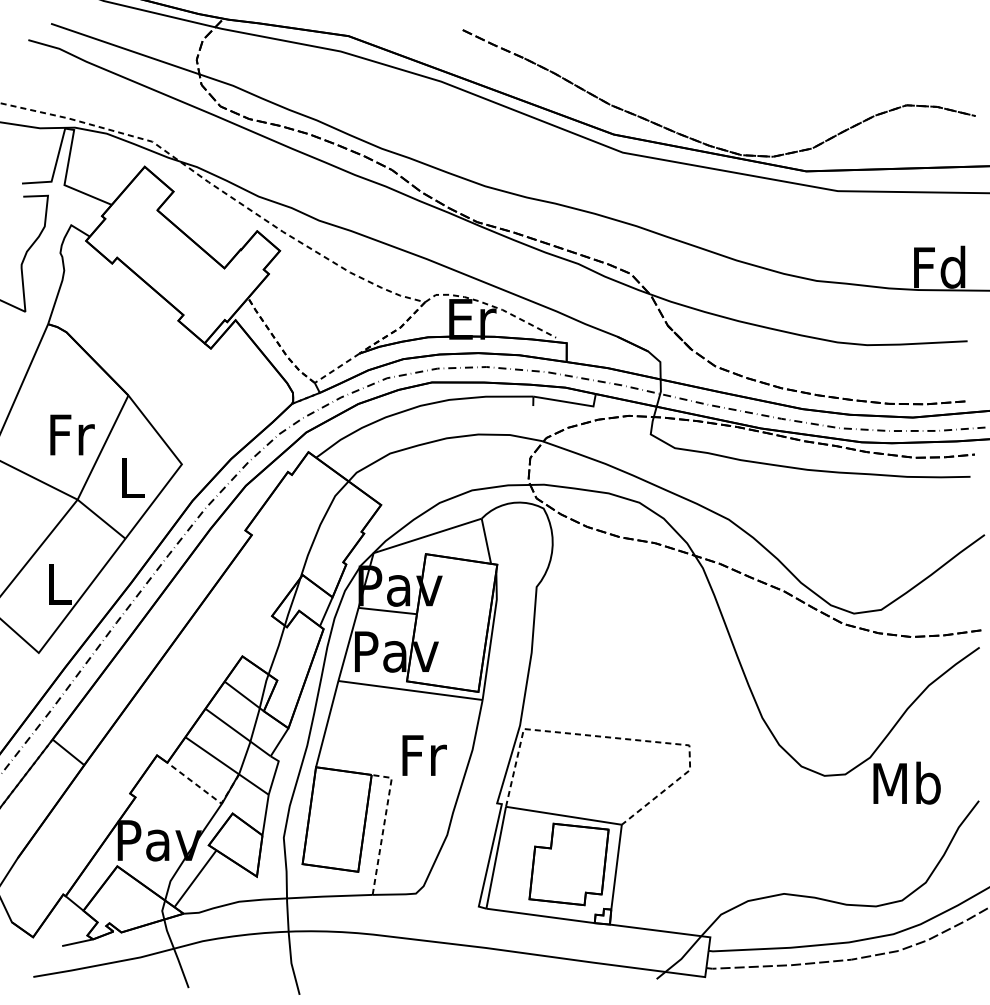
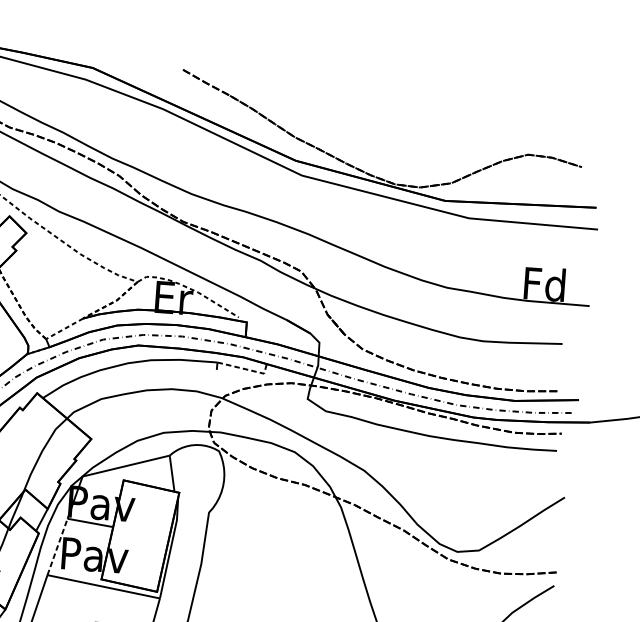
line: (570, 402) -> (246, 369), solid -> dashed
line: (348, 644) -> (57, 546), solid -> dashed

